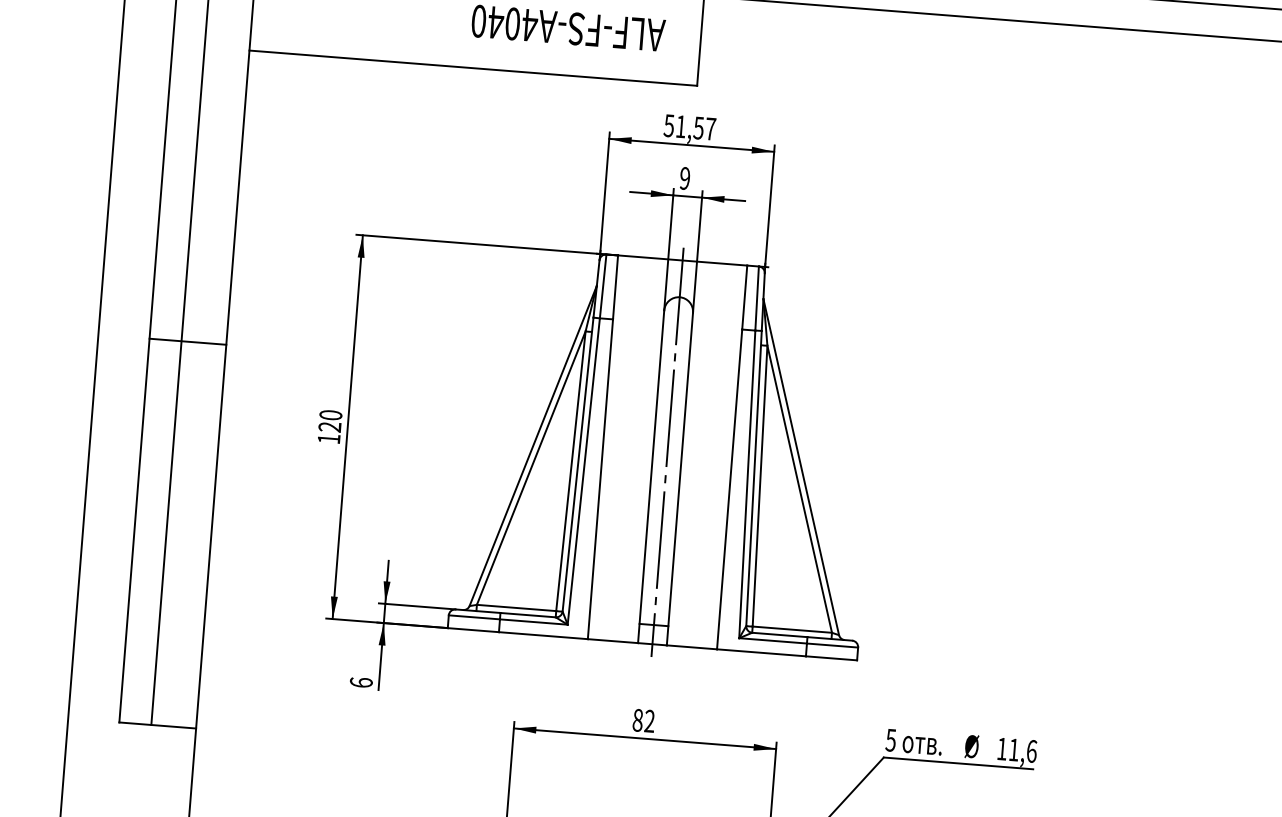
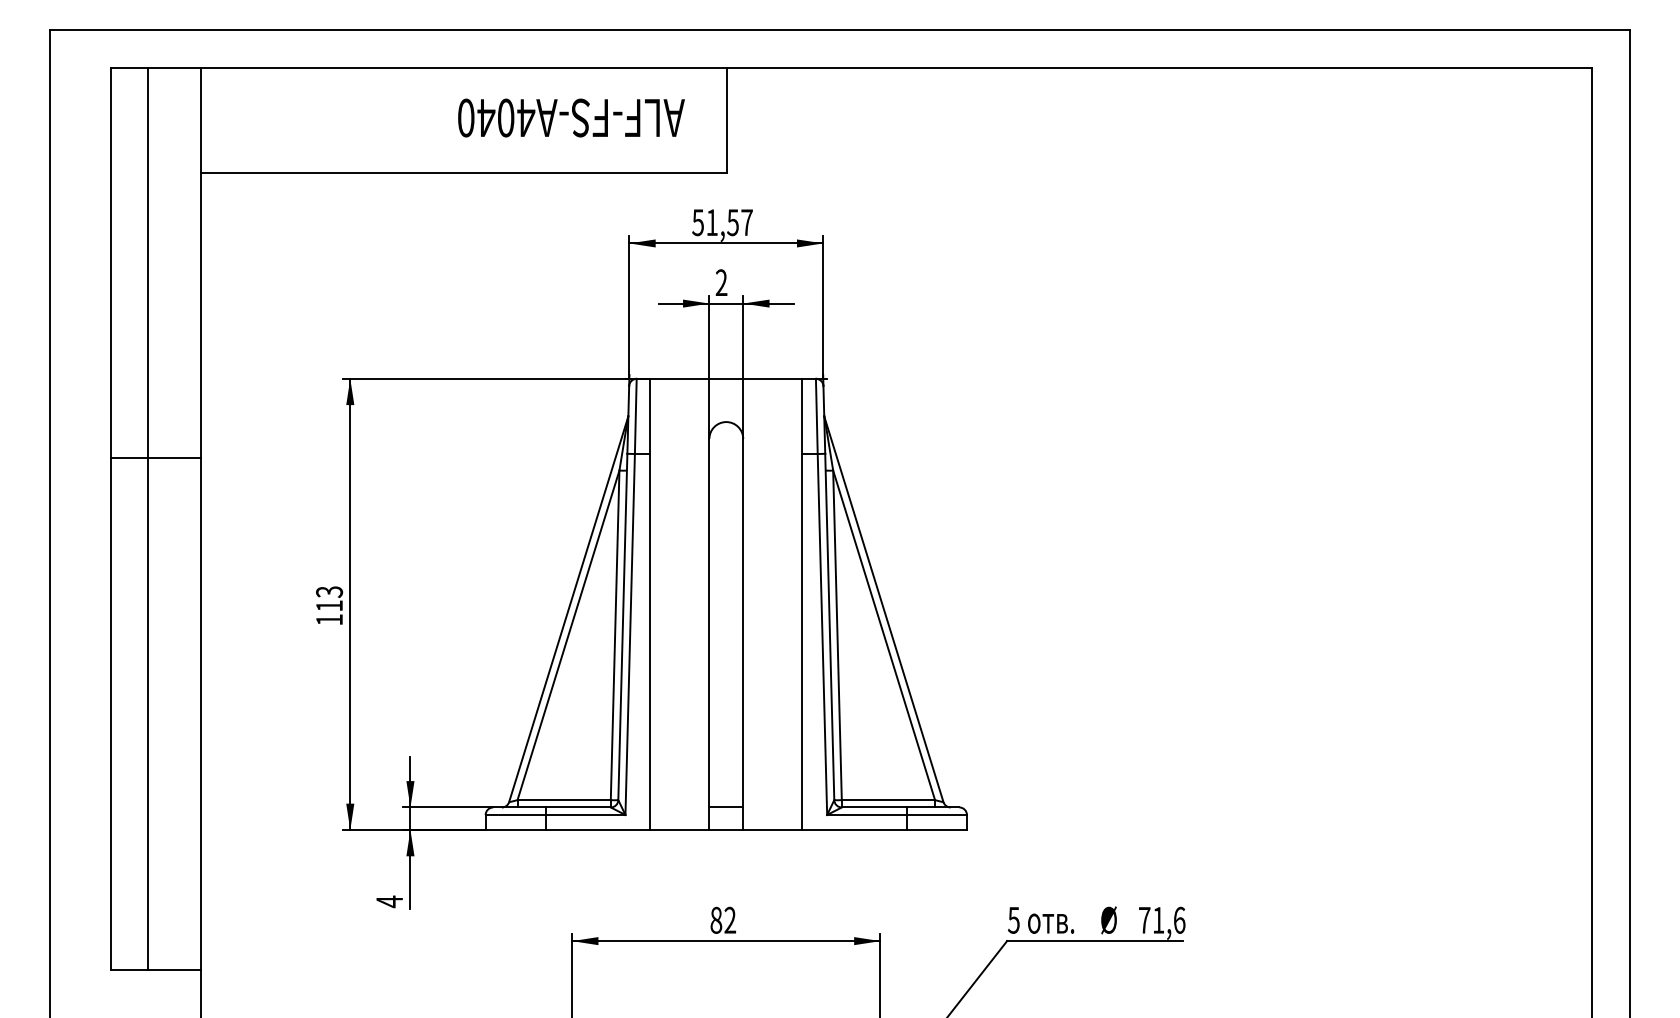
text: (685, 178) -> (721, 282), 9 -> 2
line: (187, 341) -> (155, 458), moved
text: (330, 420) -> (329, 598), 120 -> 113
line: (667, 452) -> (726, 604), removed
text: (361, 682) -> (389, 901), 6 -> 4
text: (1002, 749) -> (1144, 920), 11,6 -> 71,6

